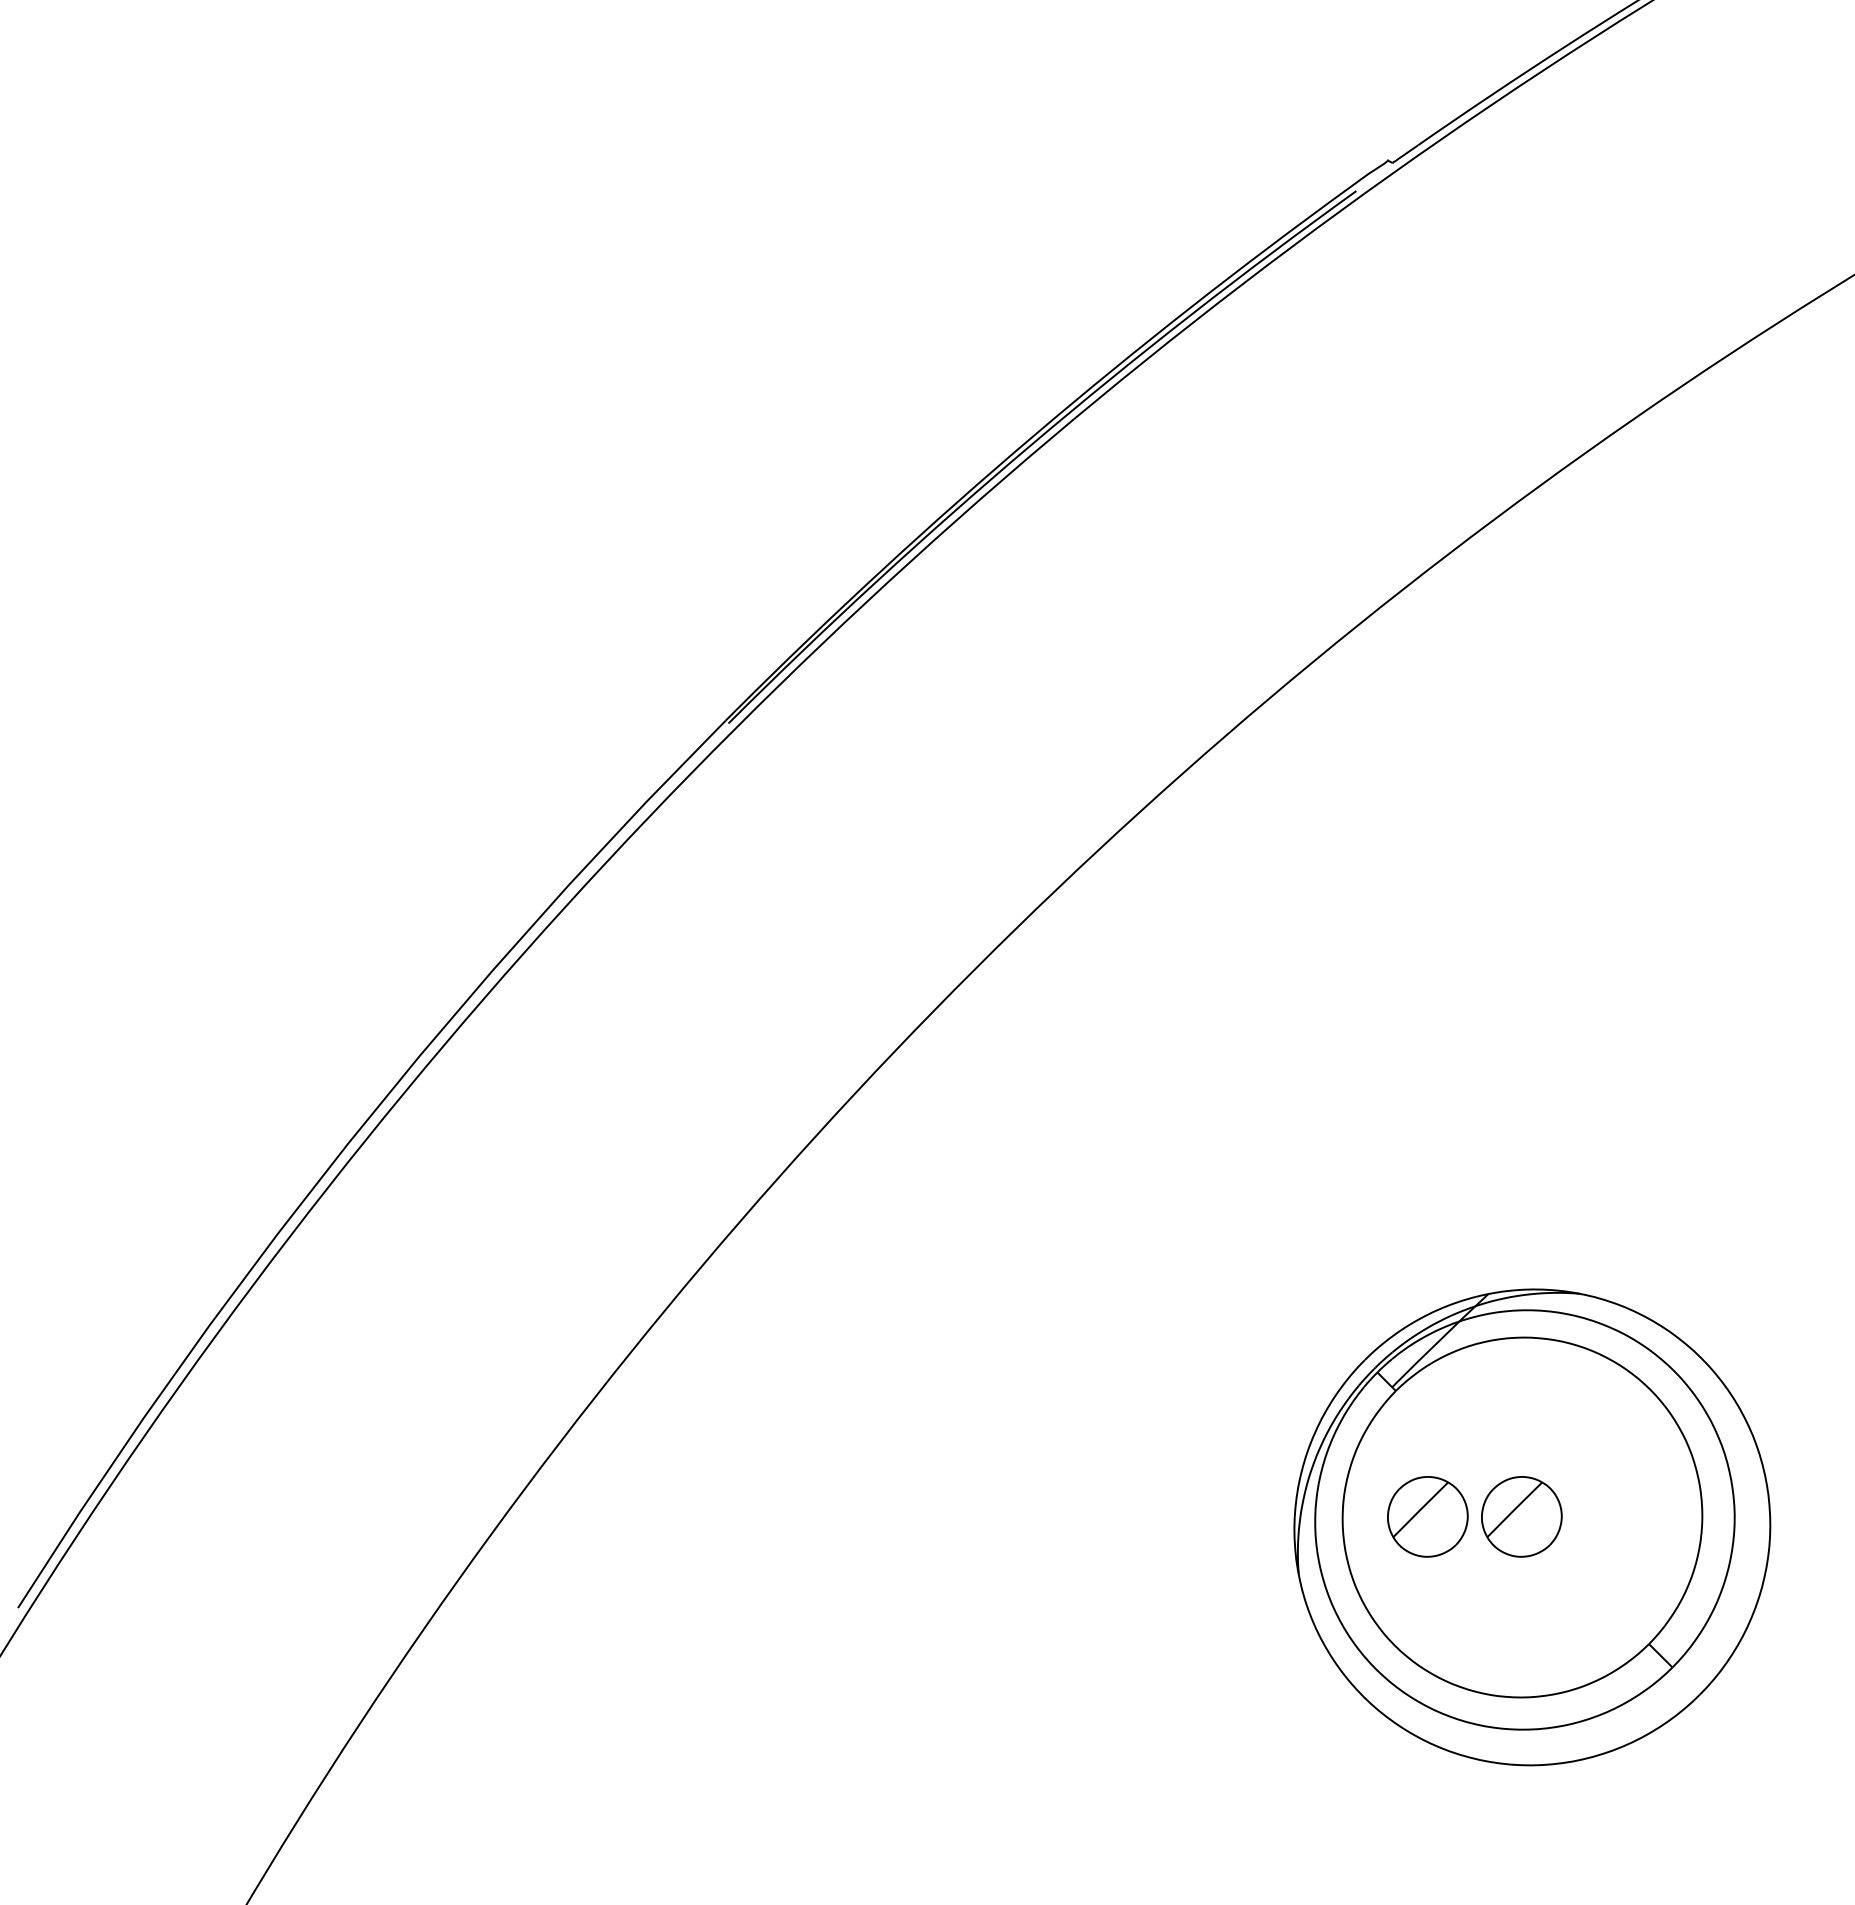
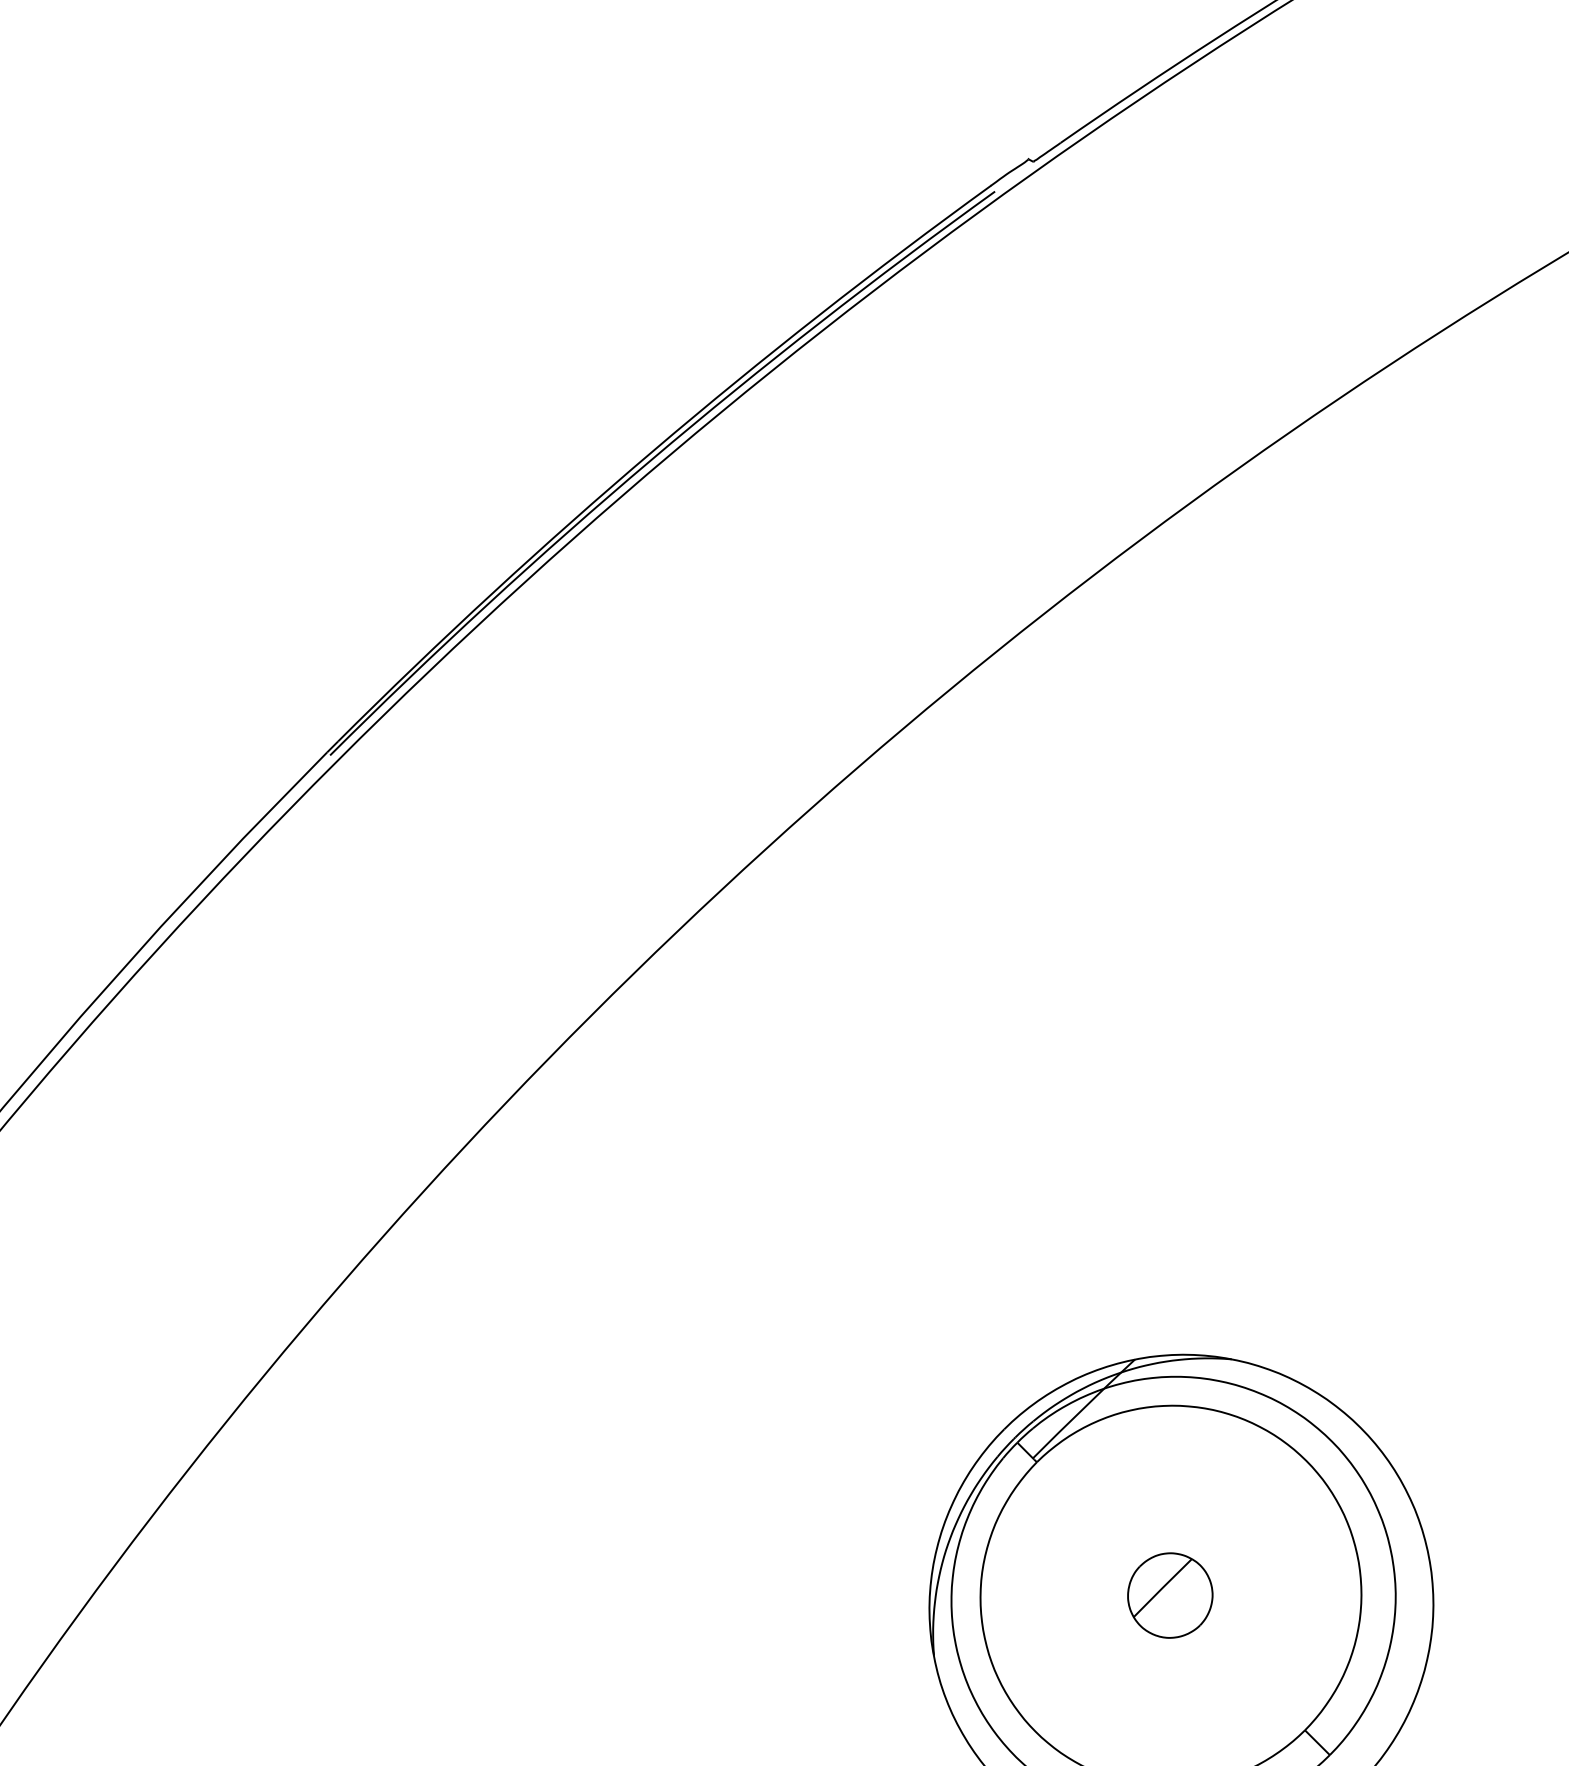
part: (1427, 1516) -> (1070, 1595), removed

